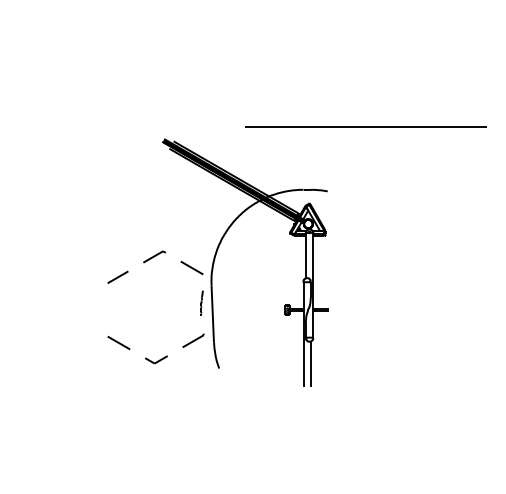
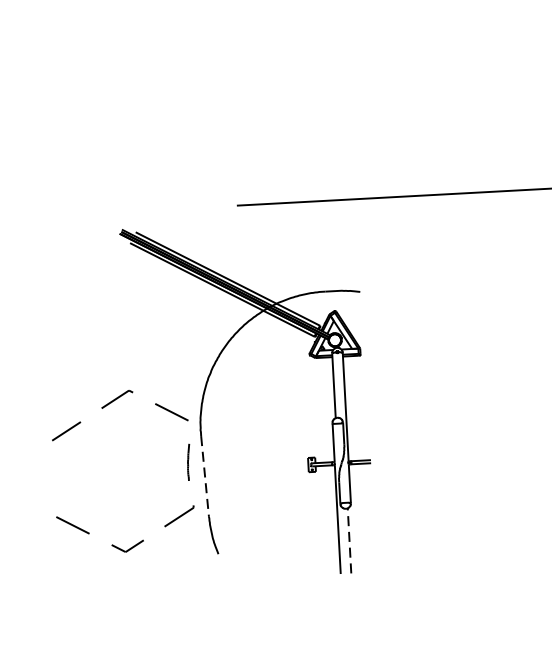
line: (212, 314) -> (204, 477), solid -> dashed
line: (310, 364) -> (349, 541), solid -> dashed

